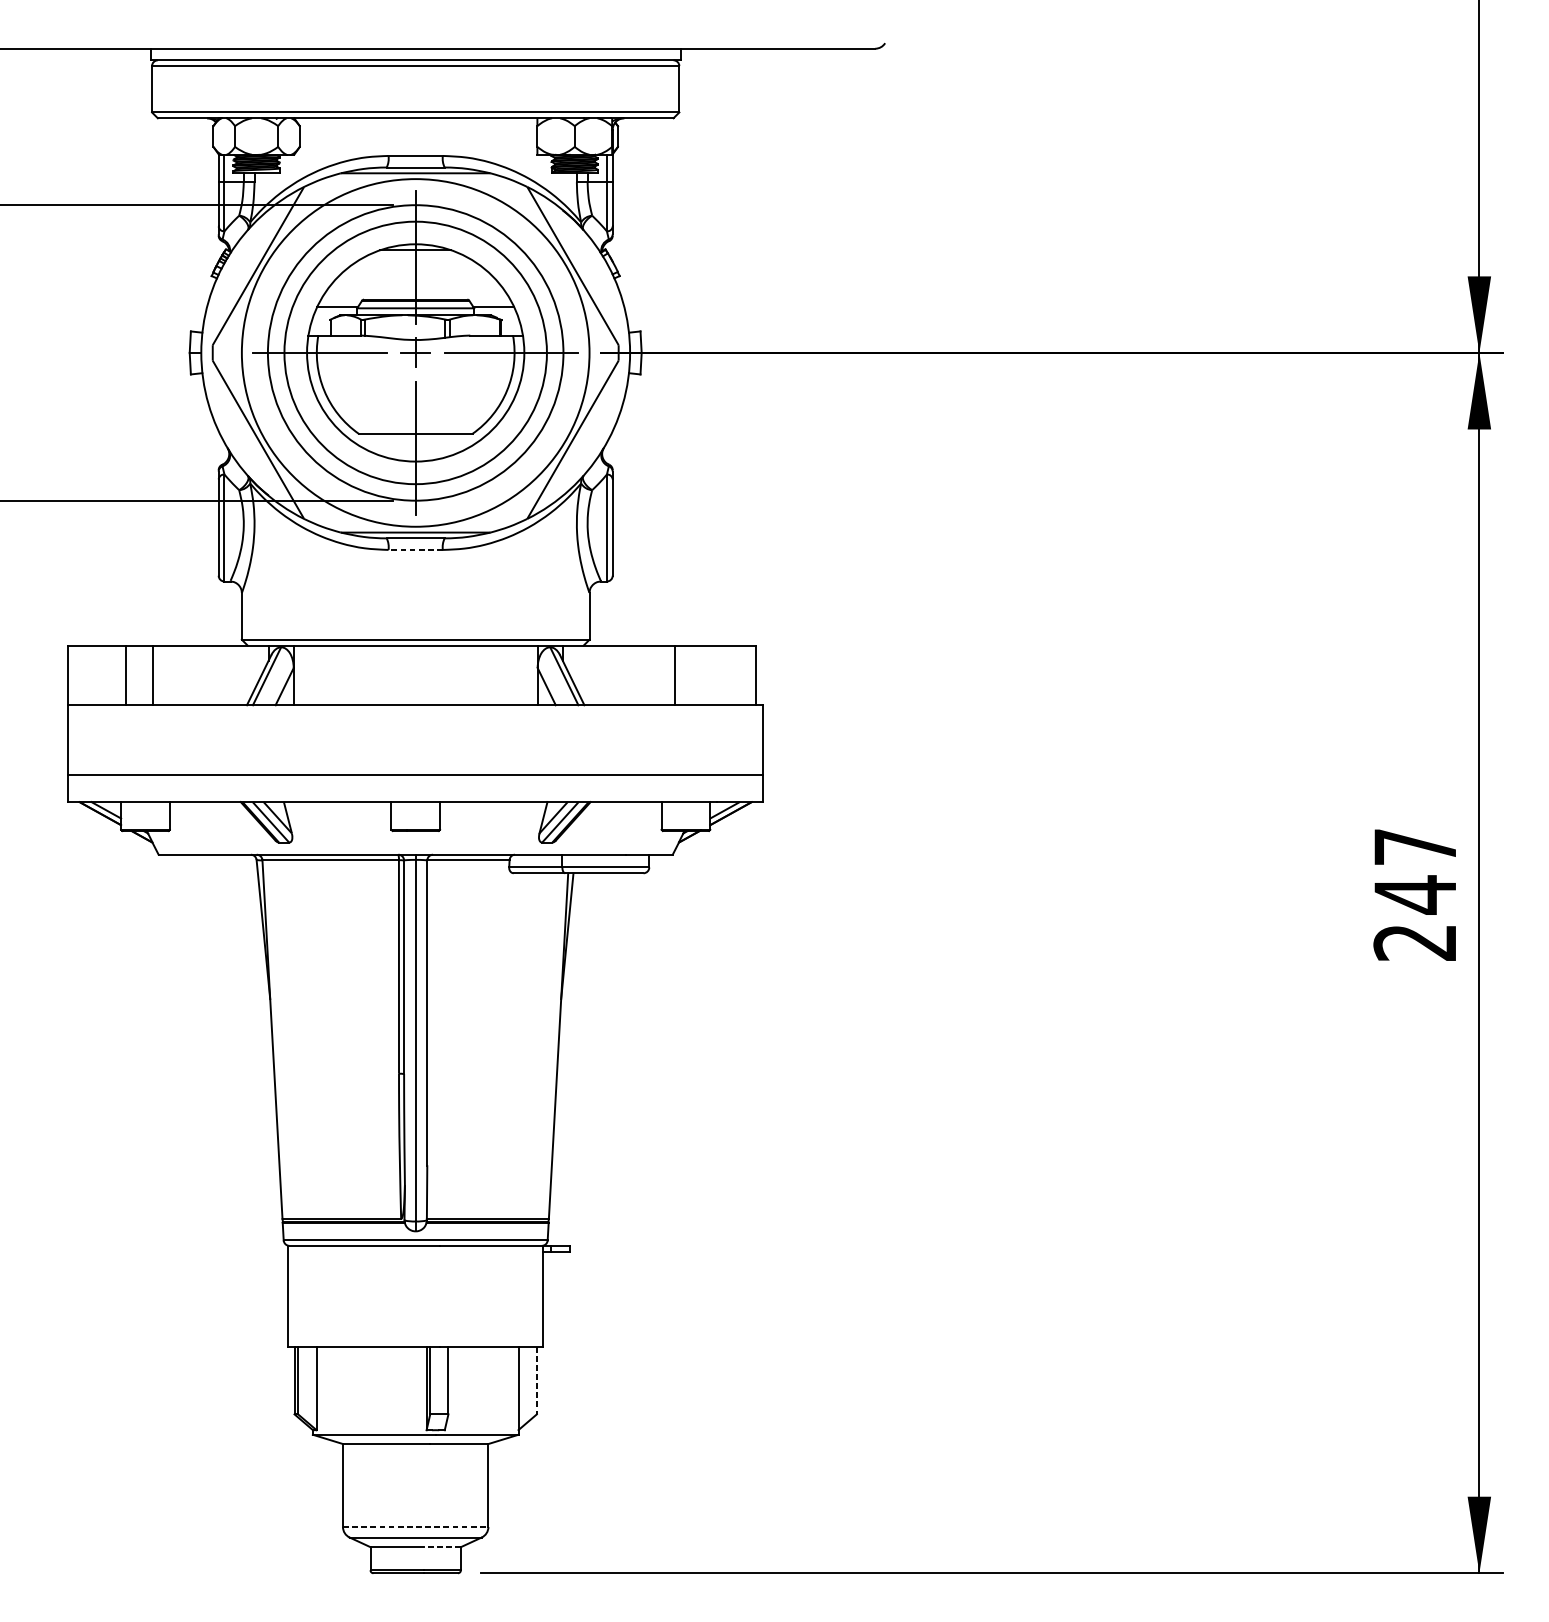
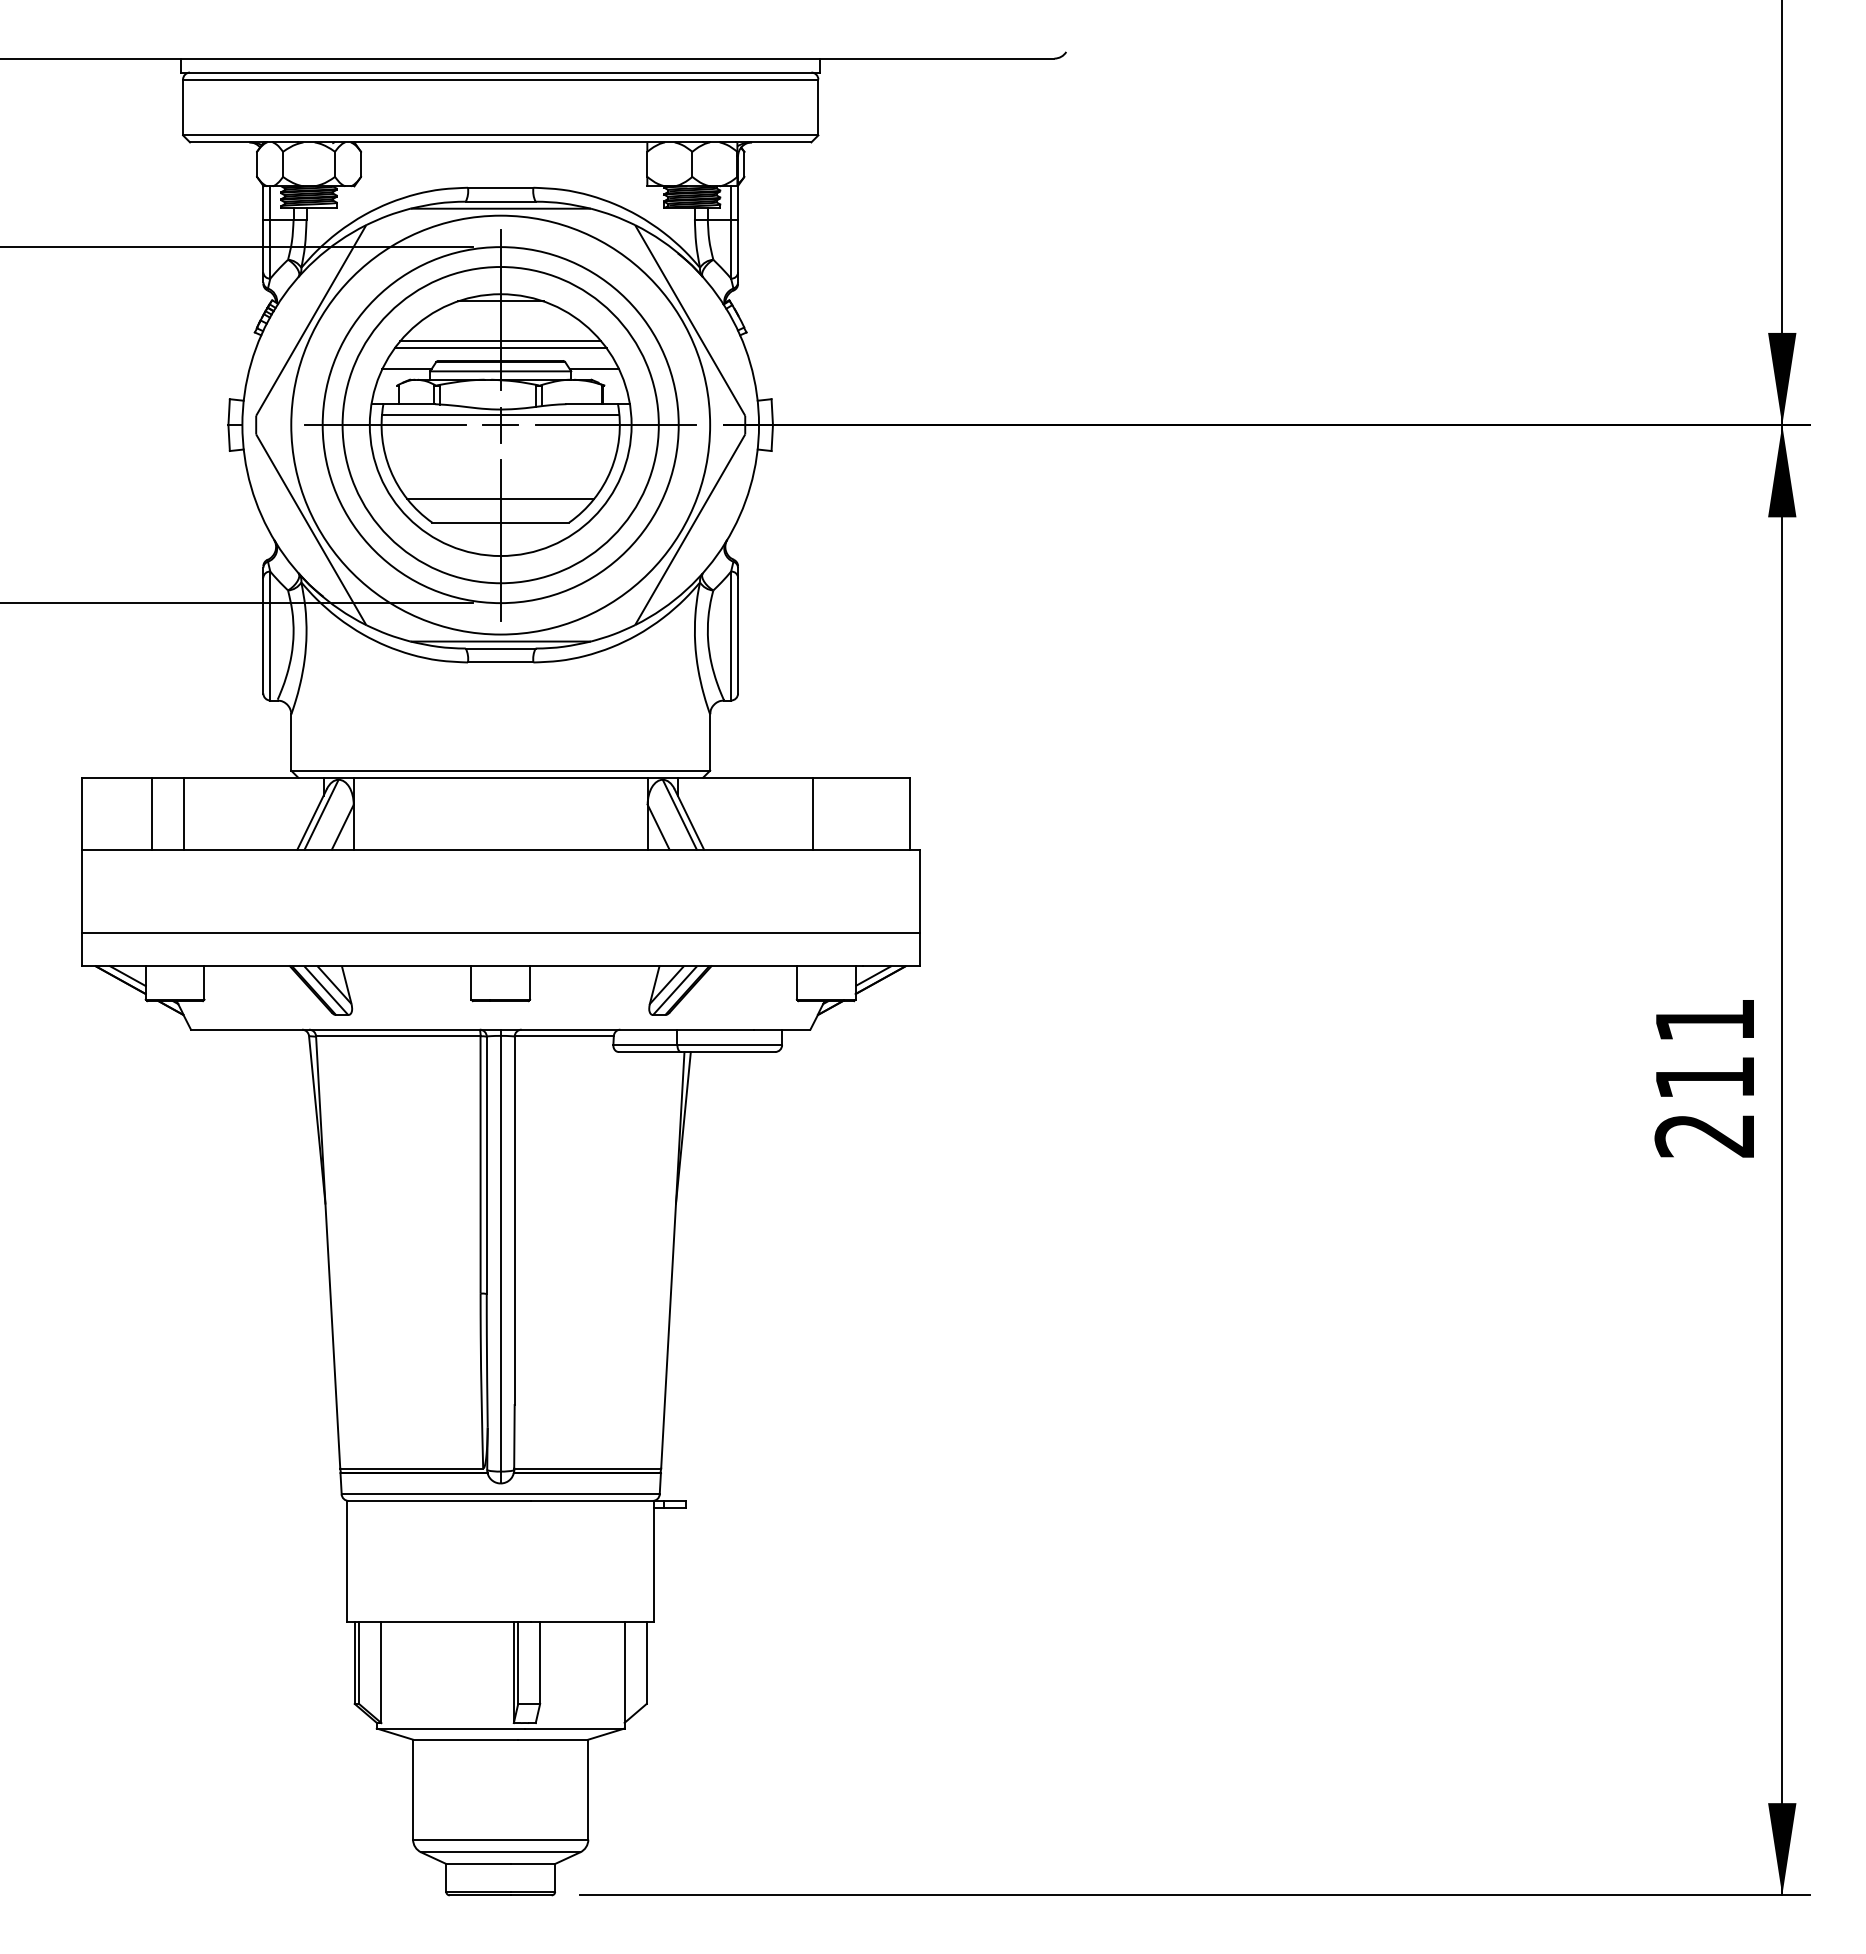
line: (415, 283) -> (500, 341), added
line: (415, 289) -> (500, 348), added
line: (415, 344) -> (500, 415), added
line: (415, 413) -> (500, 498), added
line: (415, 549) -> (500, 662), dashed -> solid
text: (1414, 872) -> (1704, 1050), 247 -> 211
line: (536, 1380) -> (646, 1663), dashed -> solid
line: (415, 1526) -> (500, 1839), dashed -> solid
line: (442, 1546) -> (533, 1863), dashed -> solid

